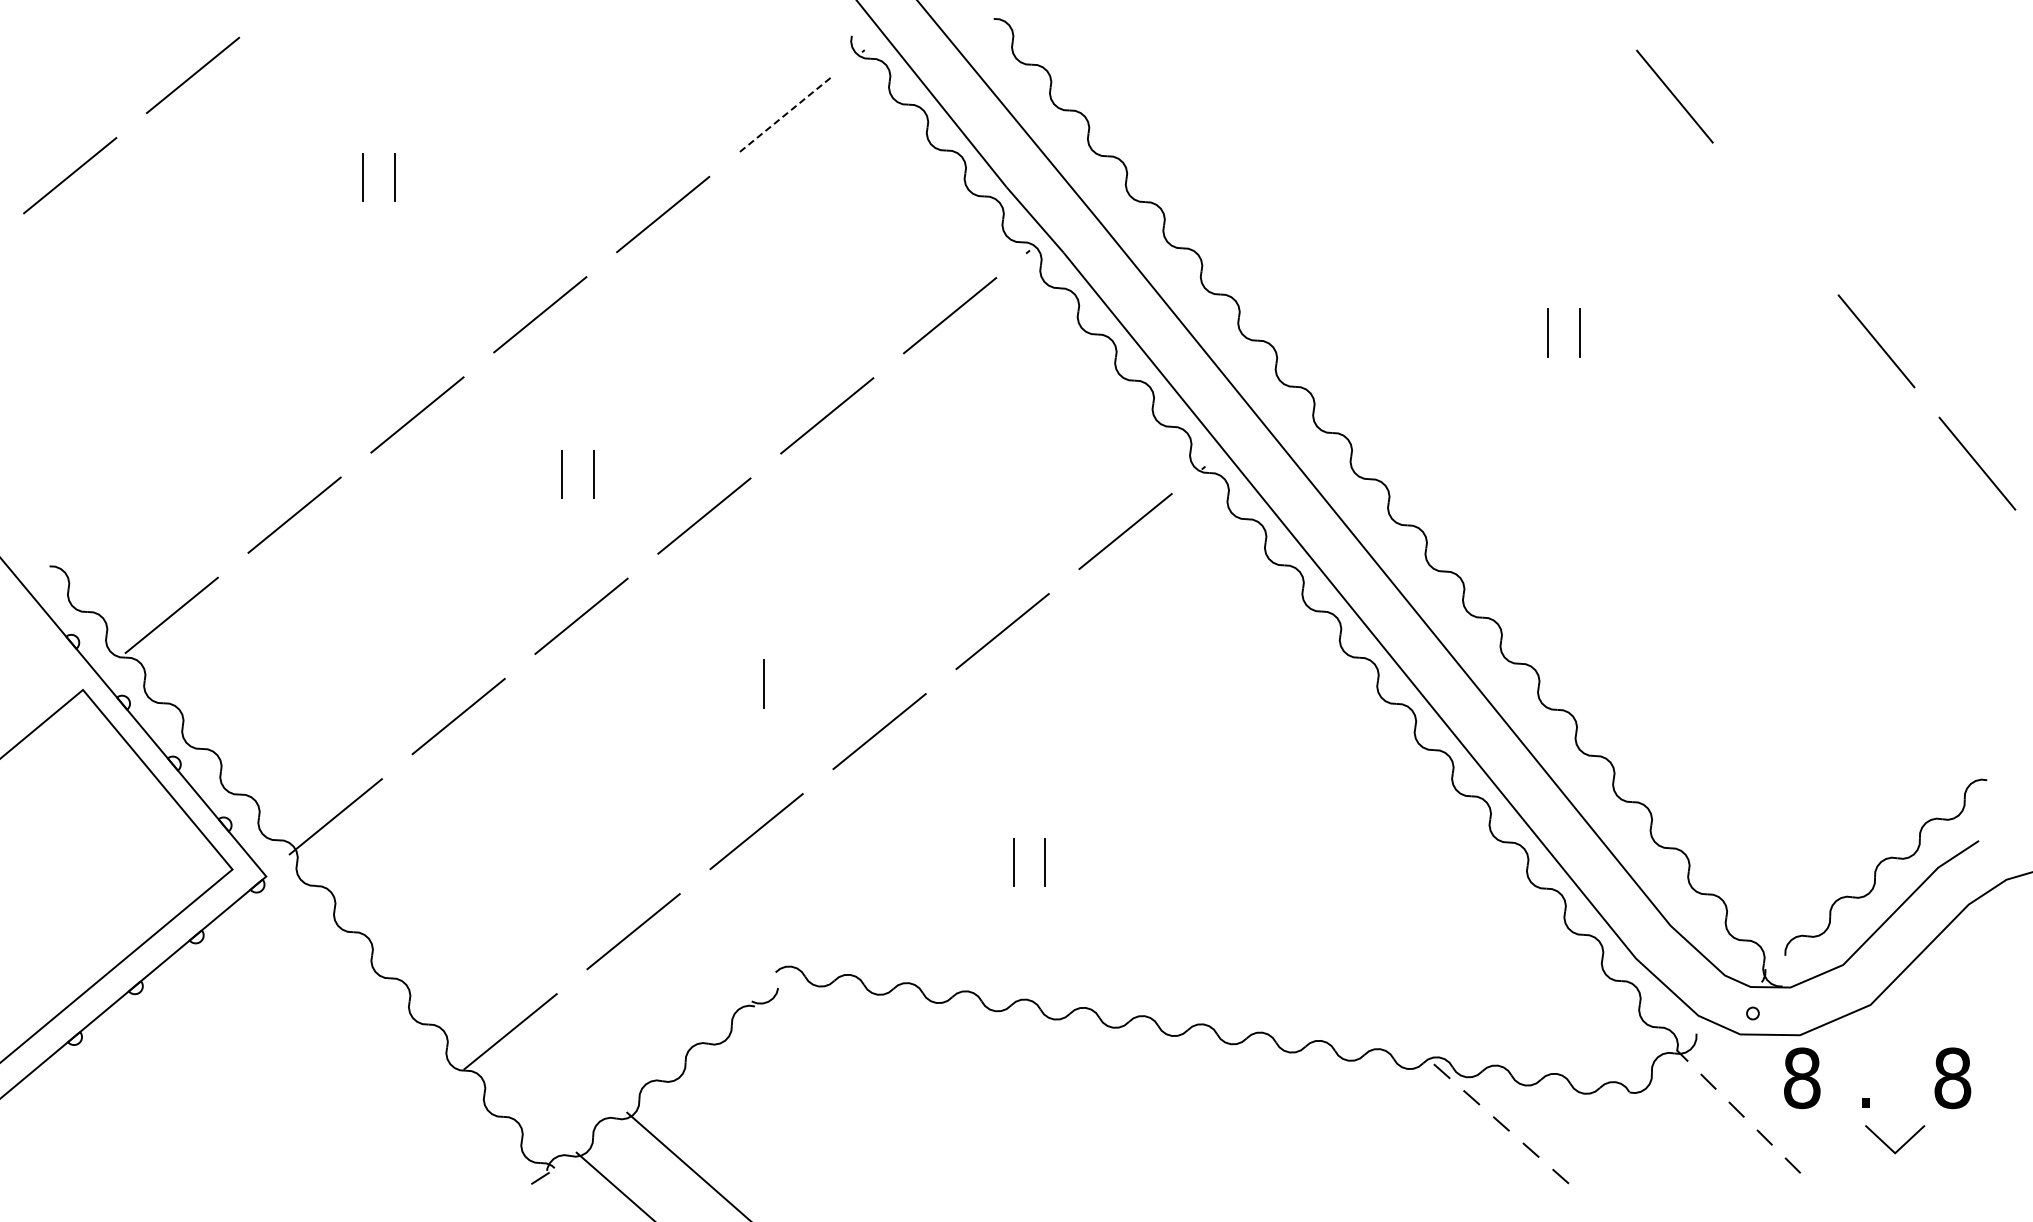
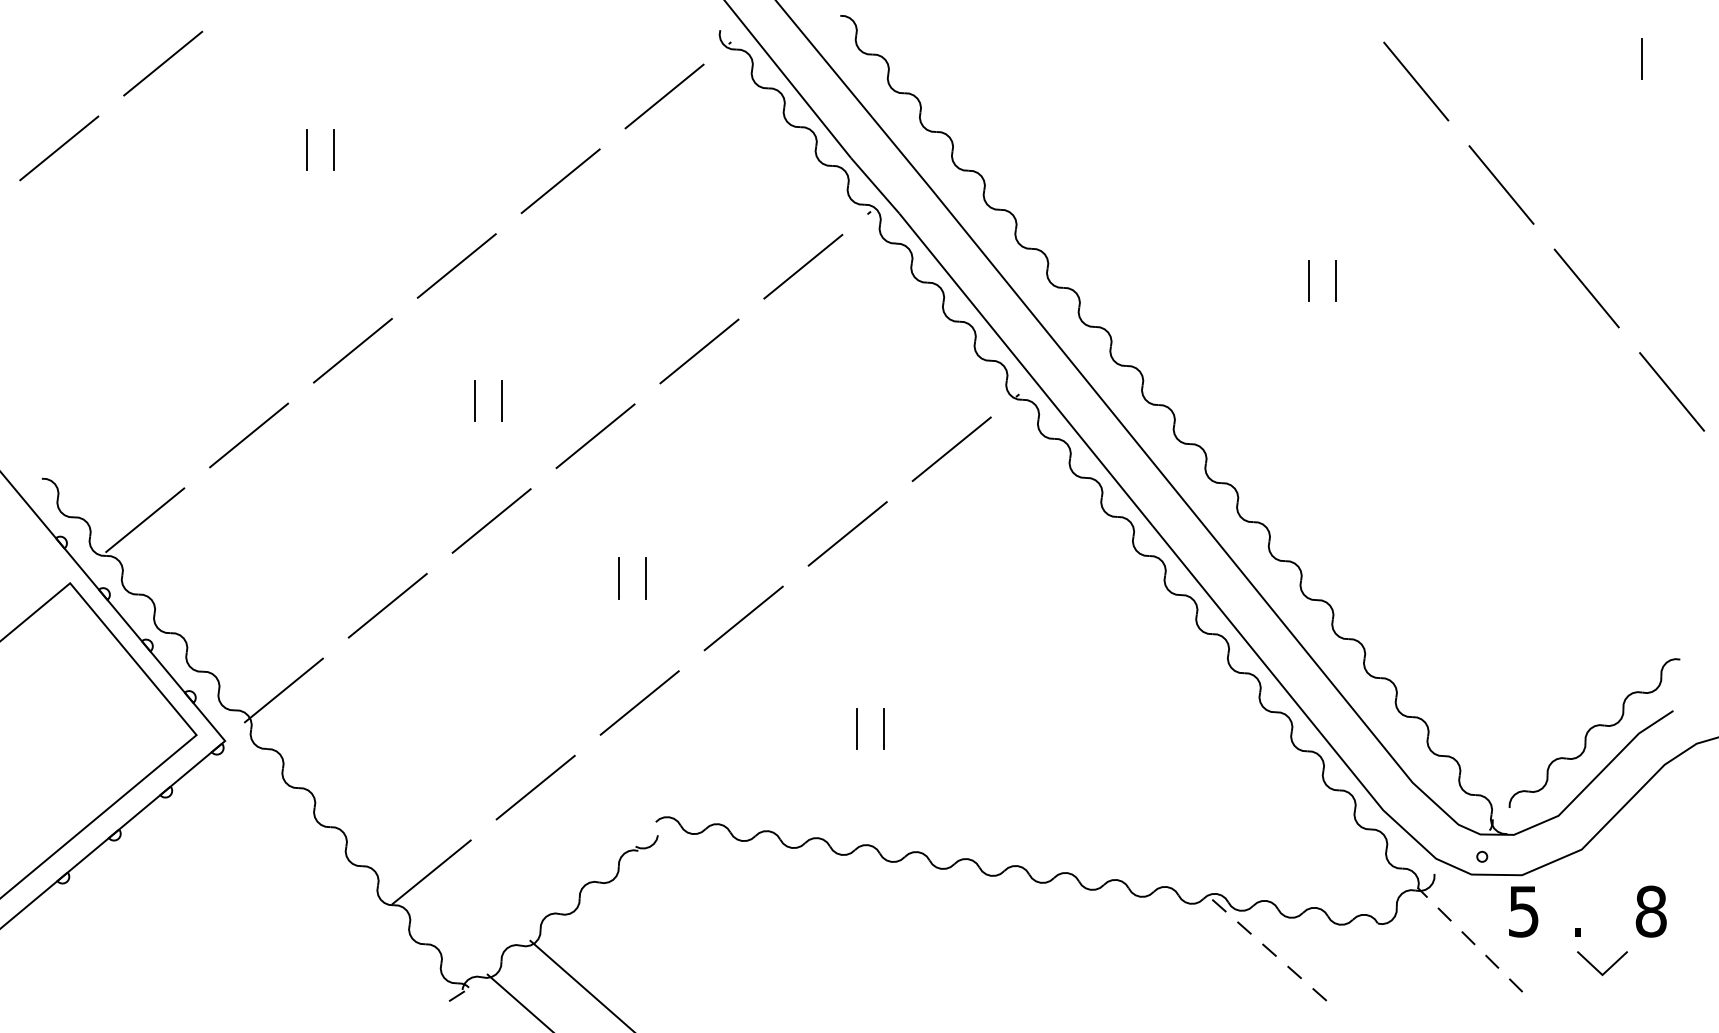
line: (1941, 69) -> (1641, 58), added
line: (786, 114) -> (665, 96), dashed -> solid
line: (1775, 218) -> (1501, 184), added
line: (732, 684) -> (619, 578), added
text: (1802, 1078) -> (1524, 911), 8 -> 5

